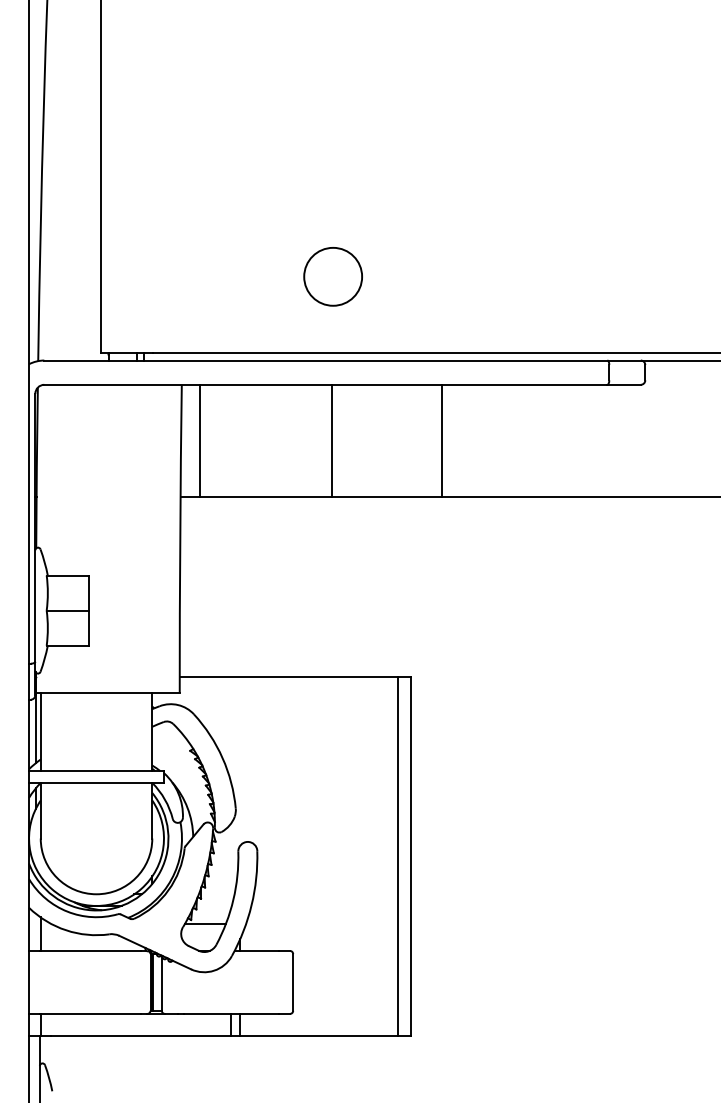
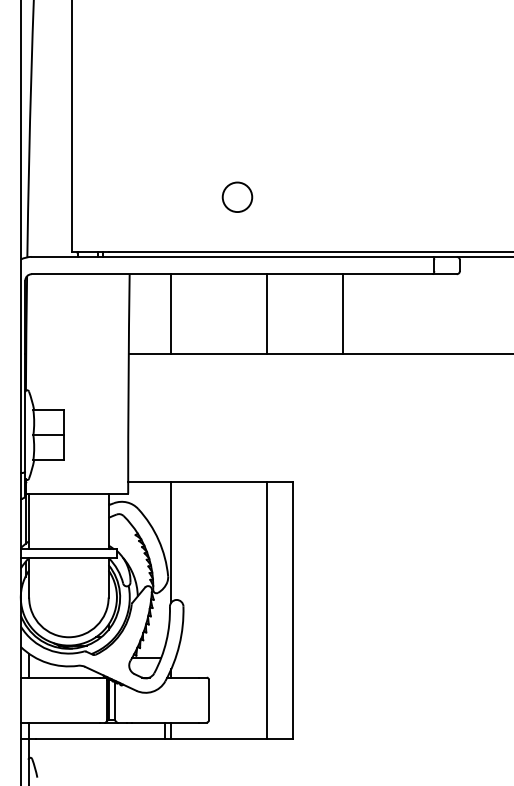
circle: (332, 276) -> (237, 197), size x0.71
line: (200, 440) -> (171, 313), moved
line: (332, 440) -> (267, 313), moved
line: (441, 440) -> (343, 313), moved
line: (240, 760) -> (171, 541), added
line: (398, 856) -> (267, 610), moved

